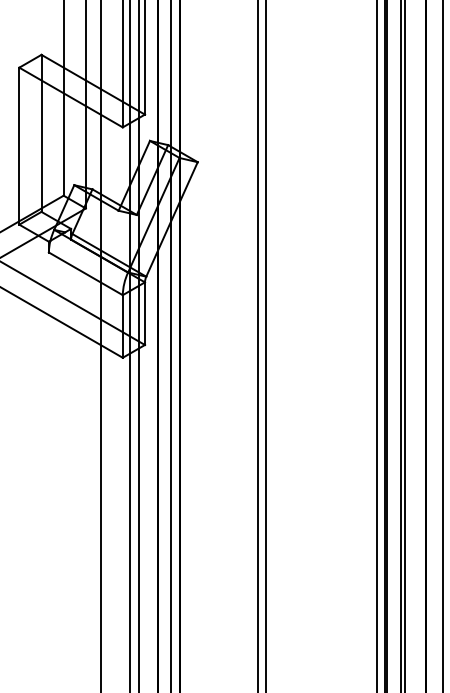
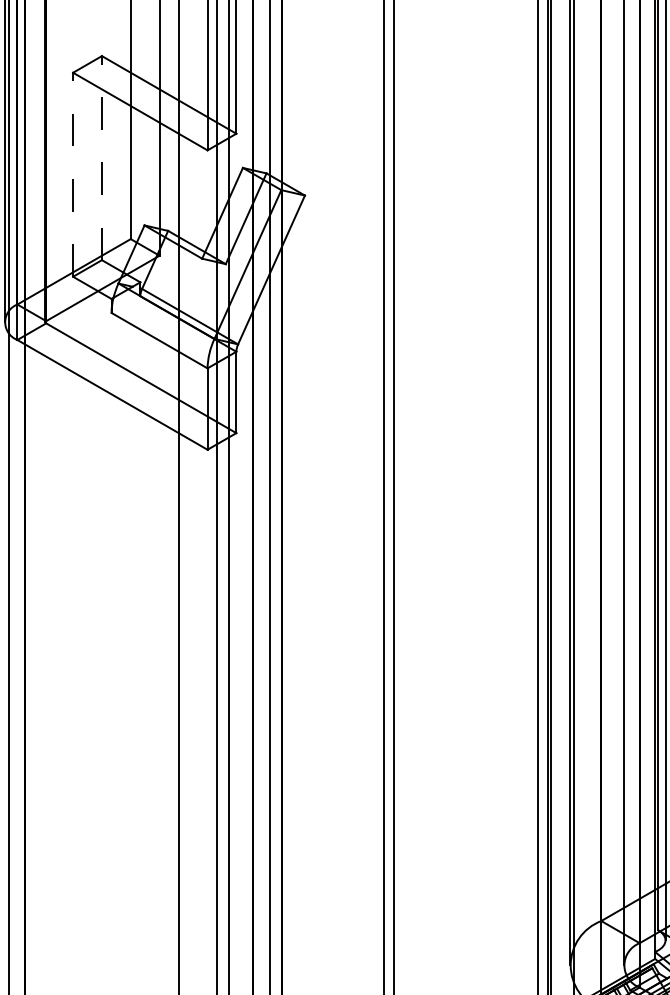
line: (41, 132) -> (101, 157), solid -> dashed
line: (19, 145) -> (73, 174), solid -> dashed

